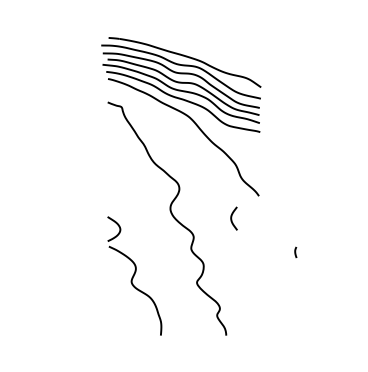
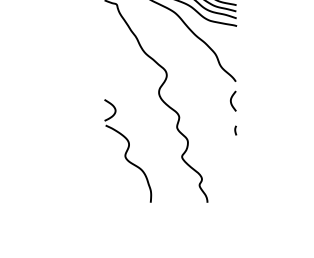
curve: (232, 218) -> (232, 101), moved
curve: (295, 252) -> (235, 130), moved

